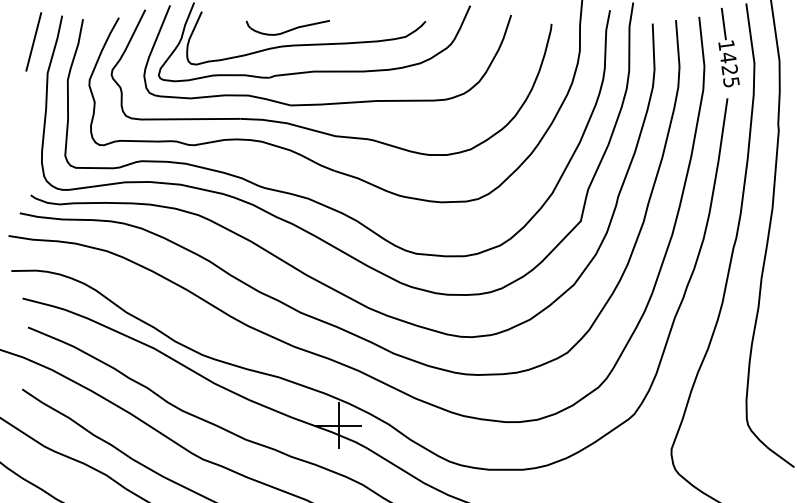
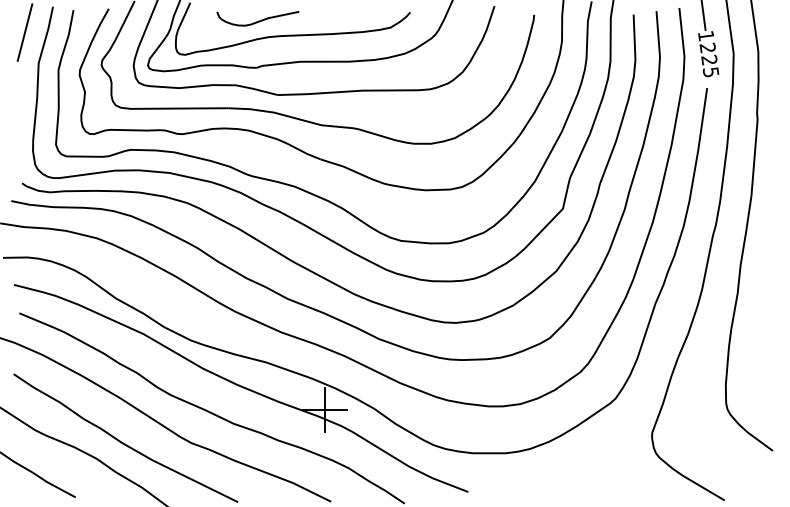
part: (287, 27) -> (257, 18), moved
text: (727, 57) -> (707, 47), 1425 -> 1225

